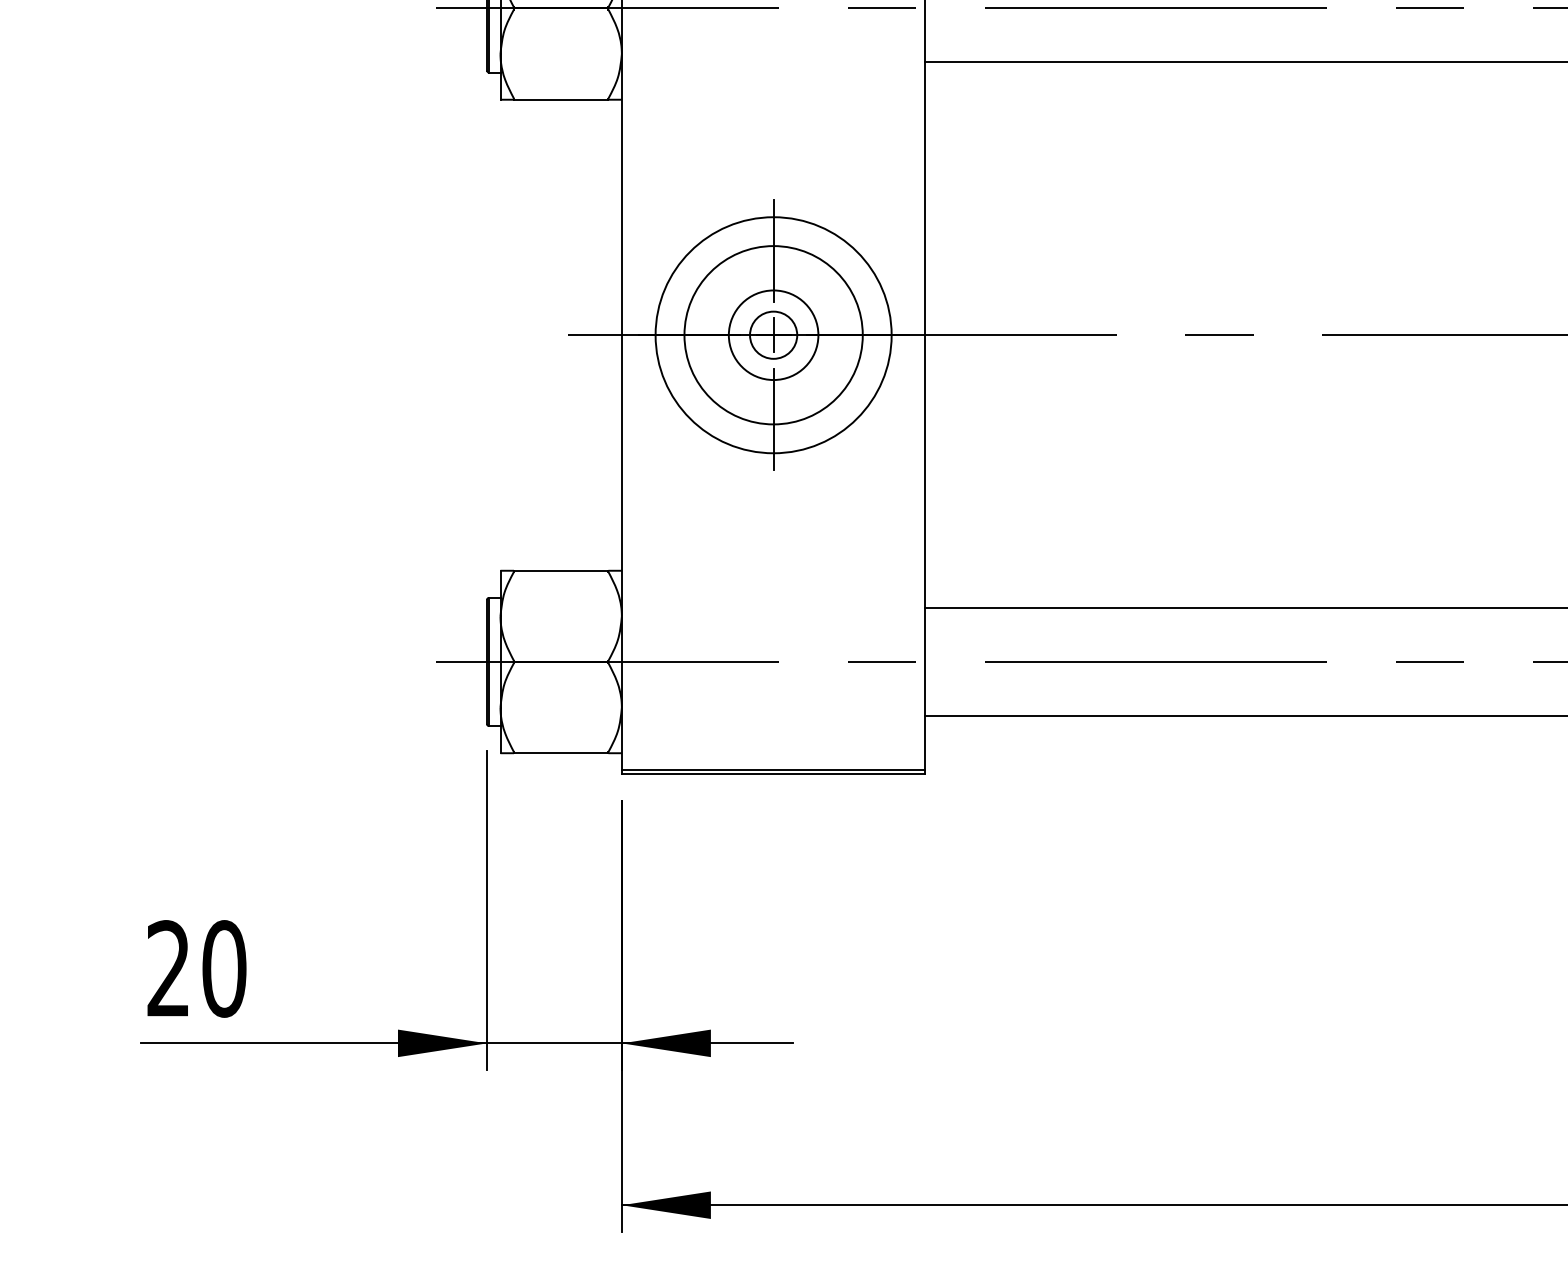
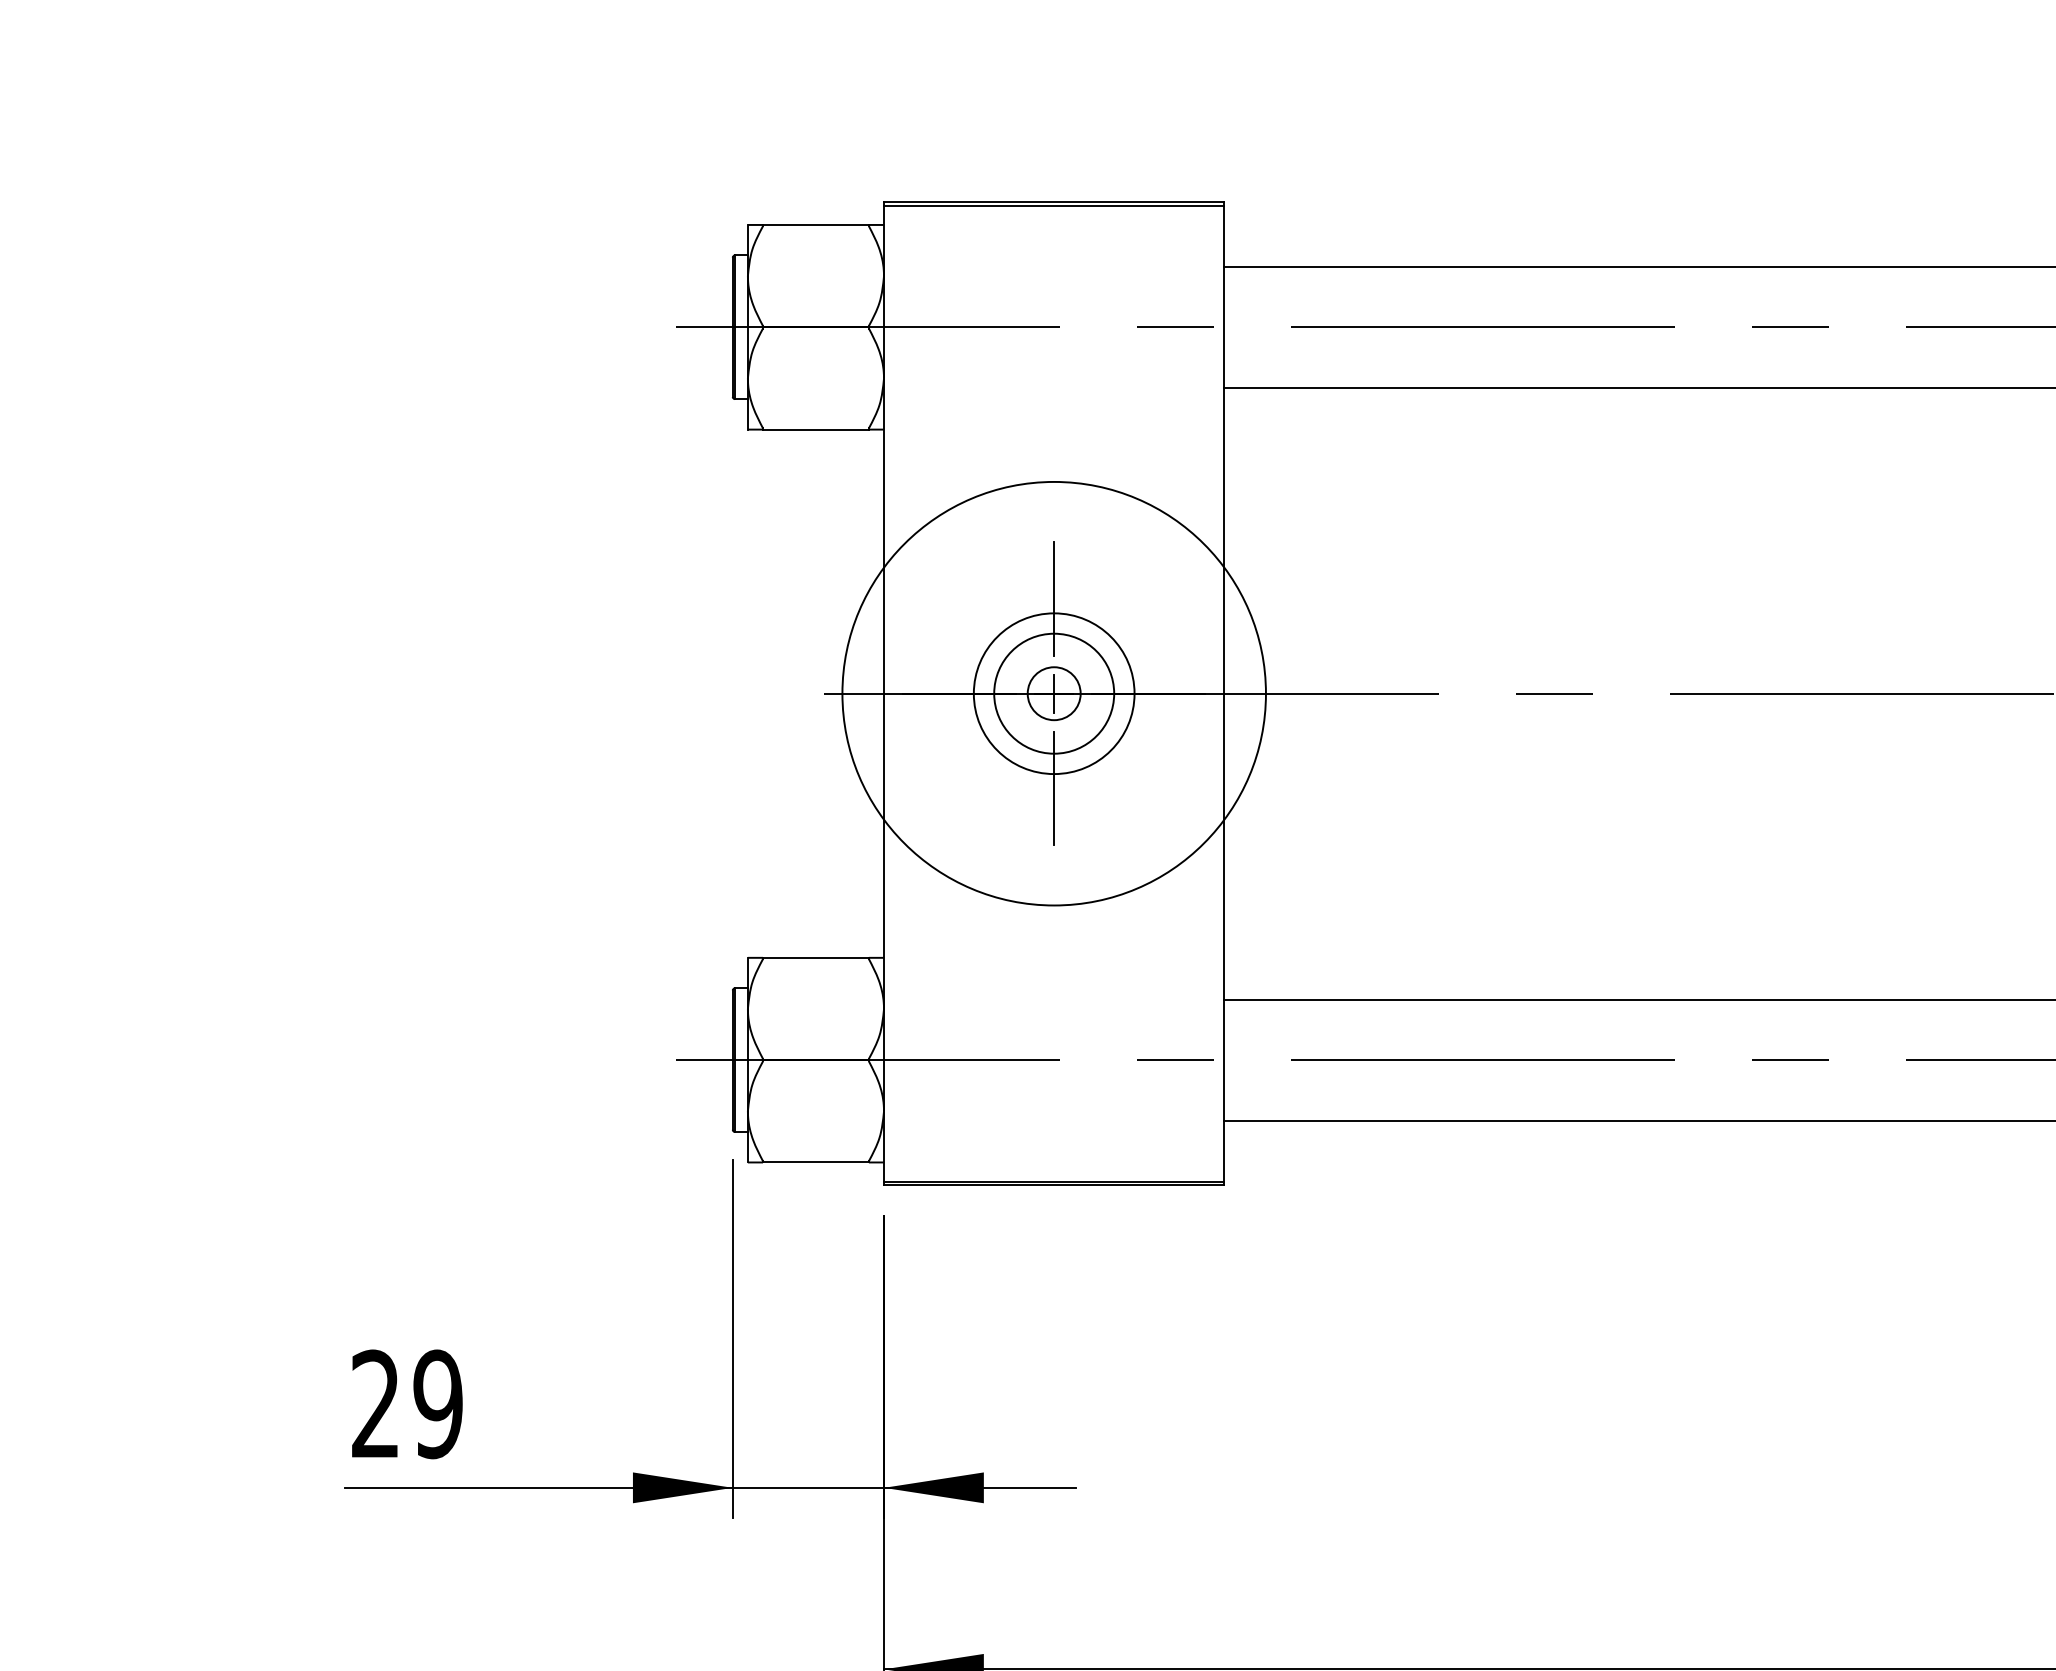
circle: (773, 335) -> (1053, 693), size x1.6
circle: (773, 335) -> (1053, 693), size x1.6
circle: (773, 335) -> (1054, 693), size x0.6
text: (224, 969) -> (438, 1404), 20 -> 29

